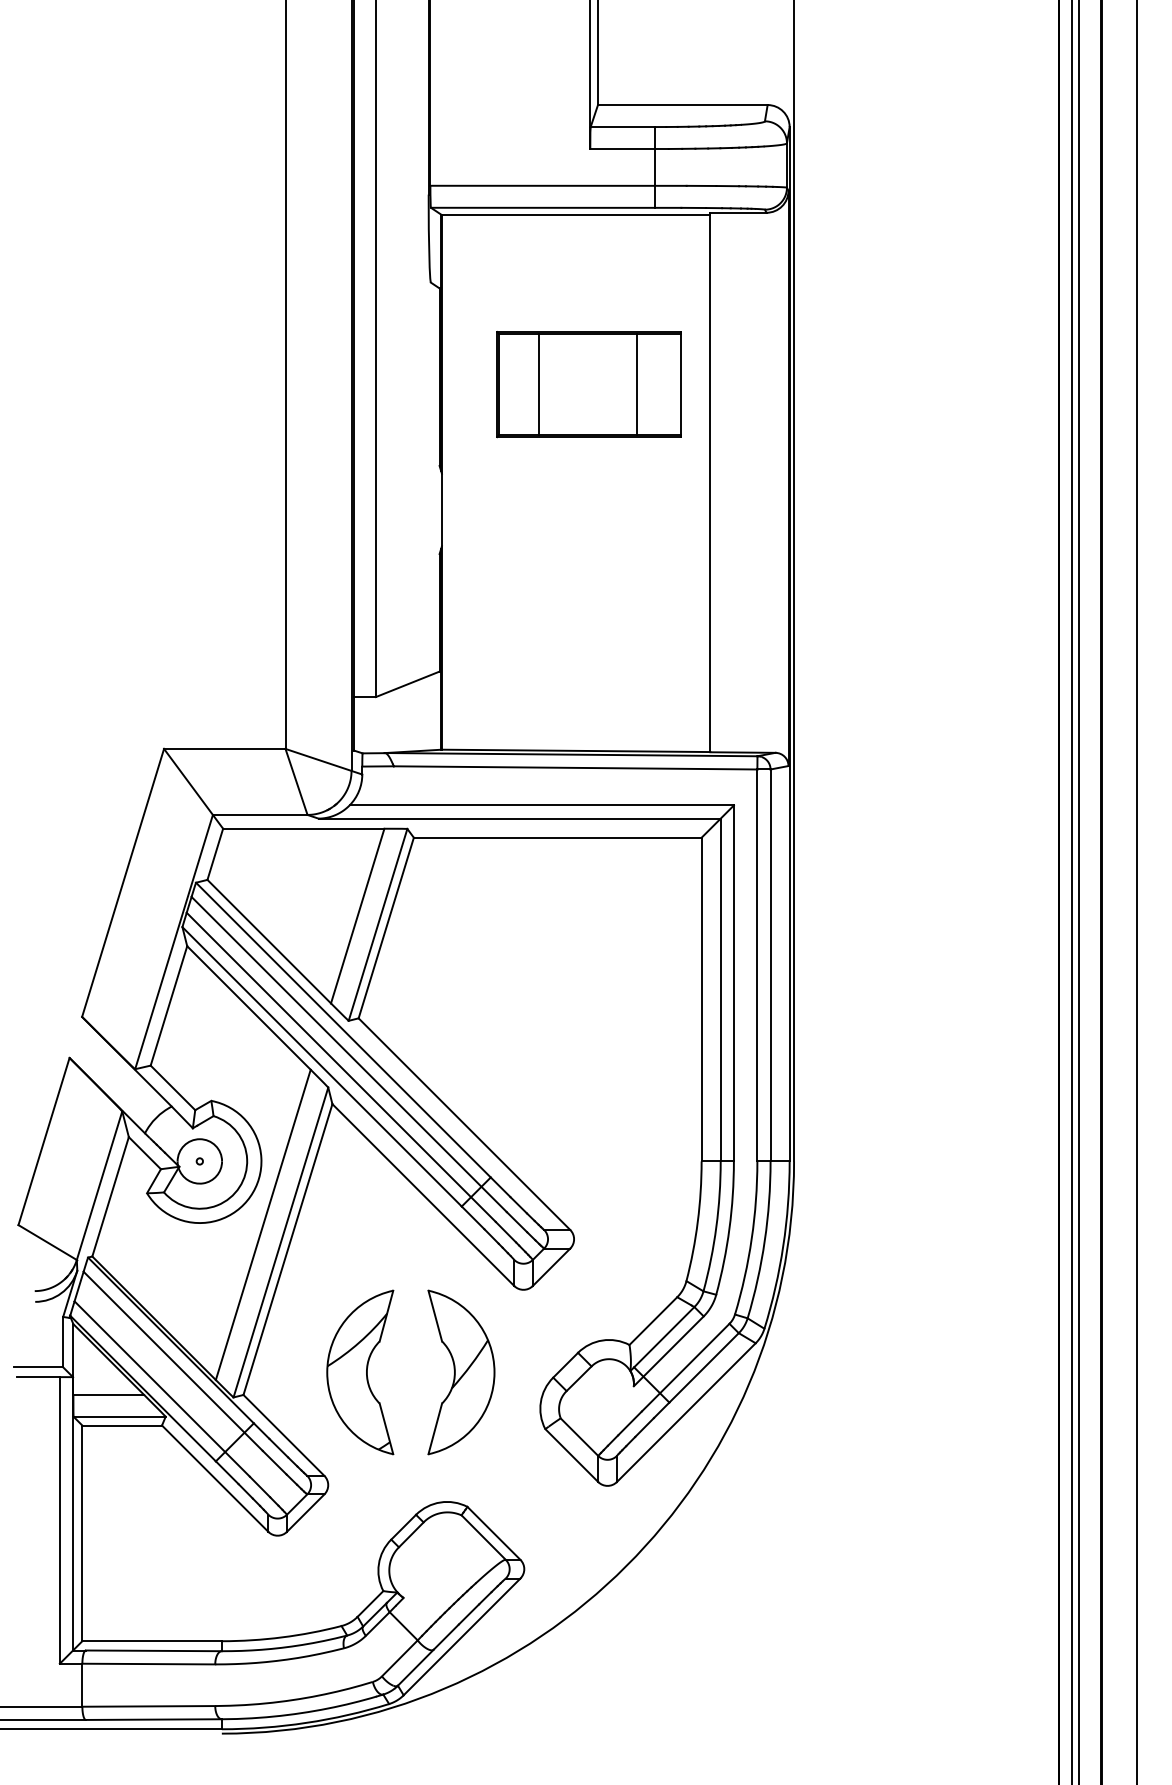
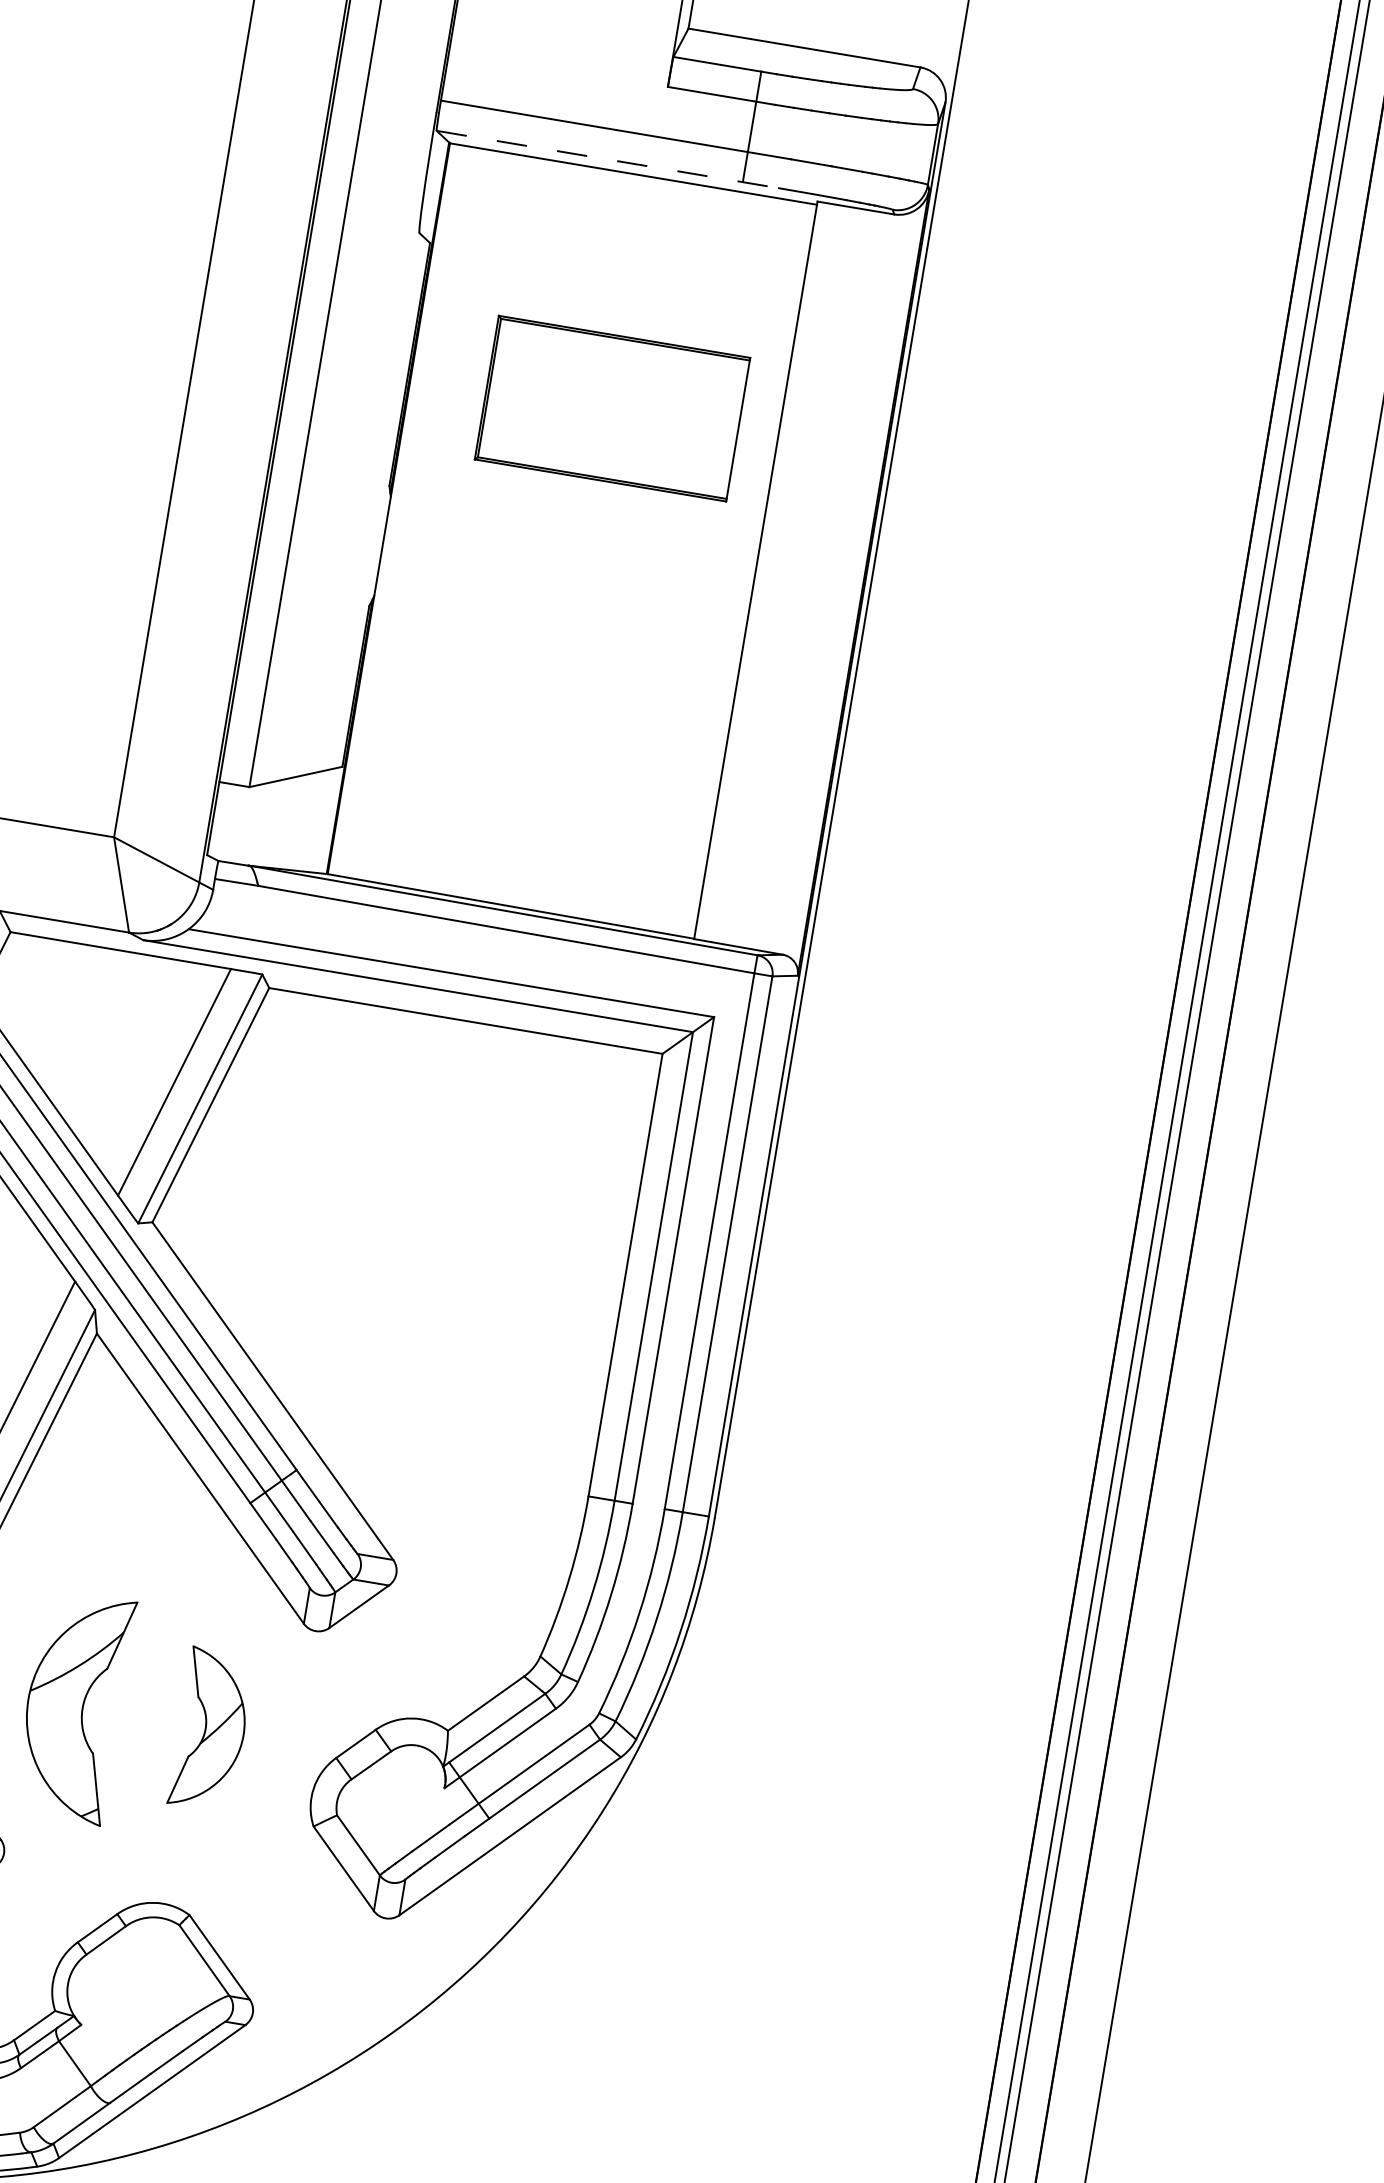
line: (556, 207) -> (608, 159), solid -> dashed
line: (539, 384) -> (544, 397), removed
line: (636, 384) -> (677, 419), removed
part: (461, 1372) -> (212, 1729), size x0.7

